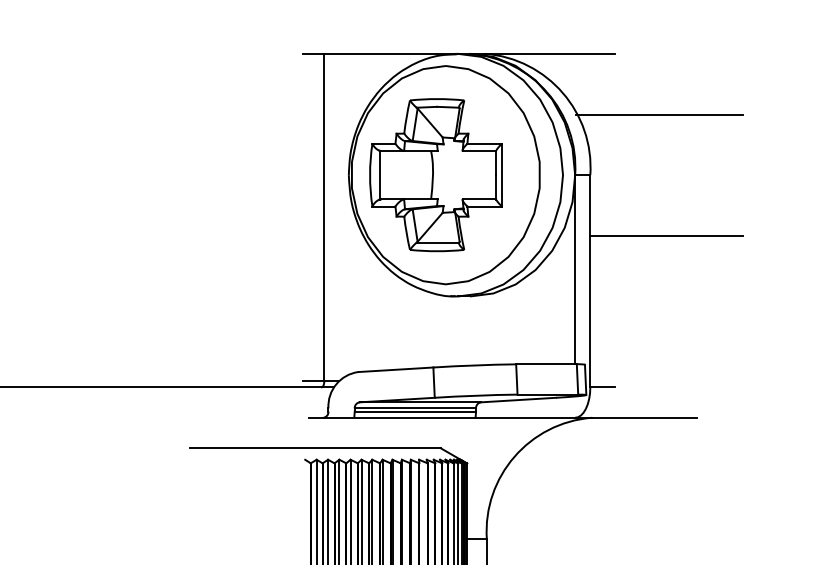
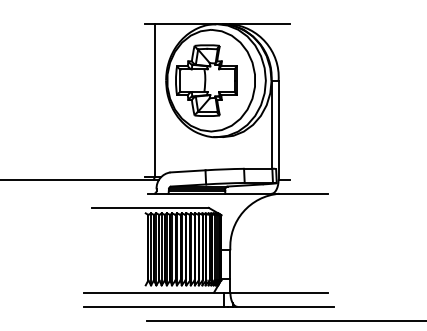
line: (658, 114) -> (310, 52), removed
line: (665, 234) -> (313, 108), removed

